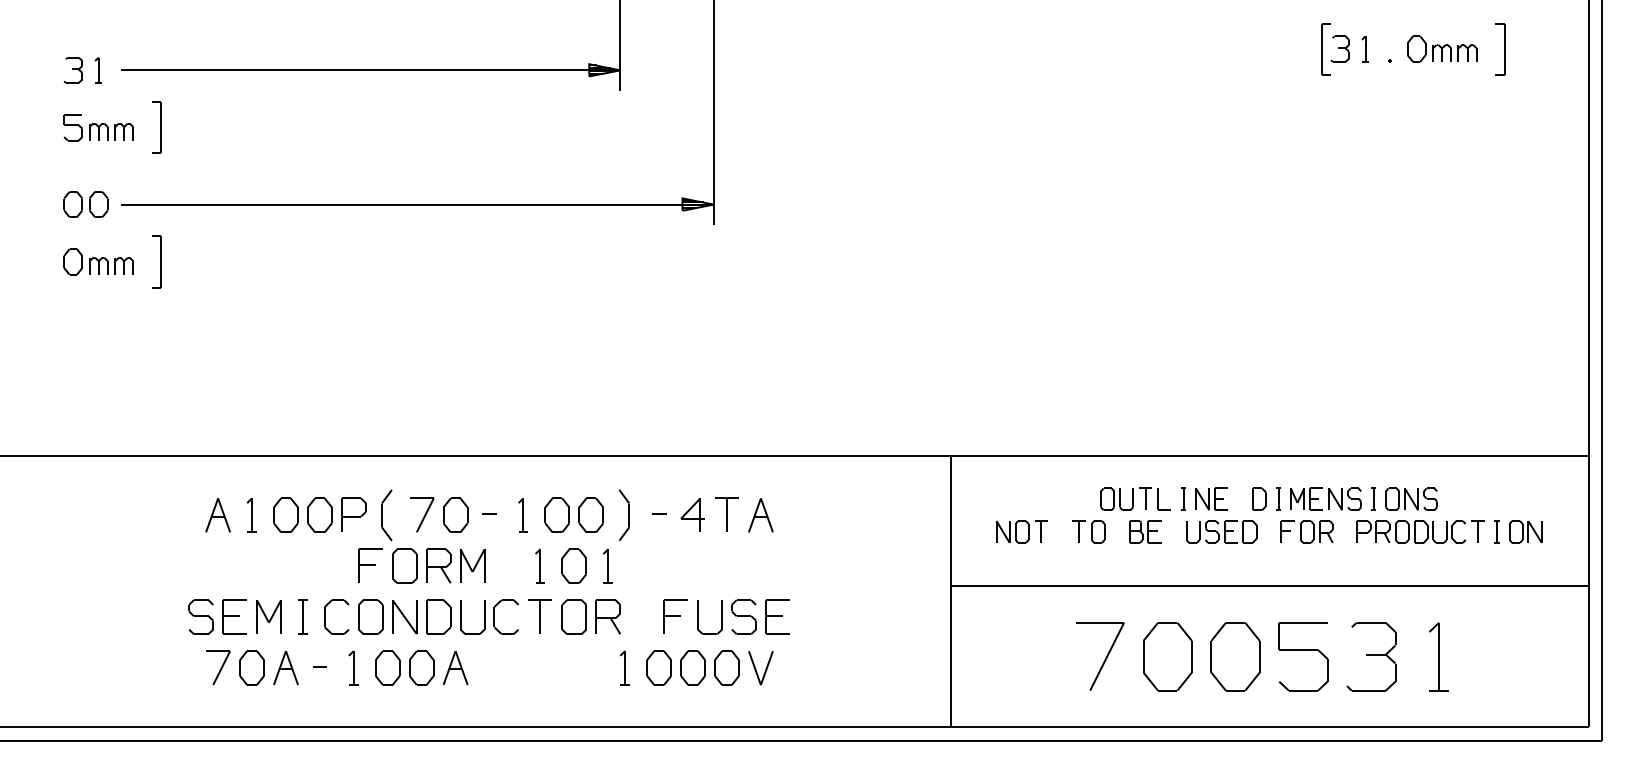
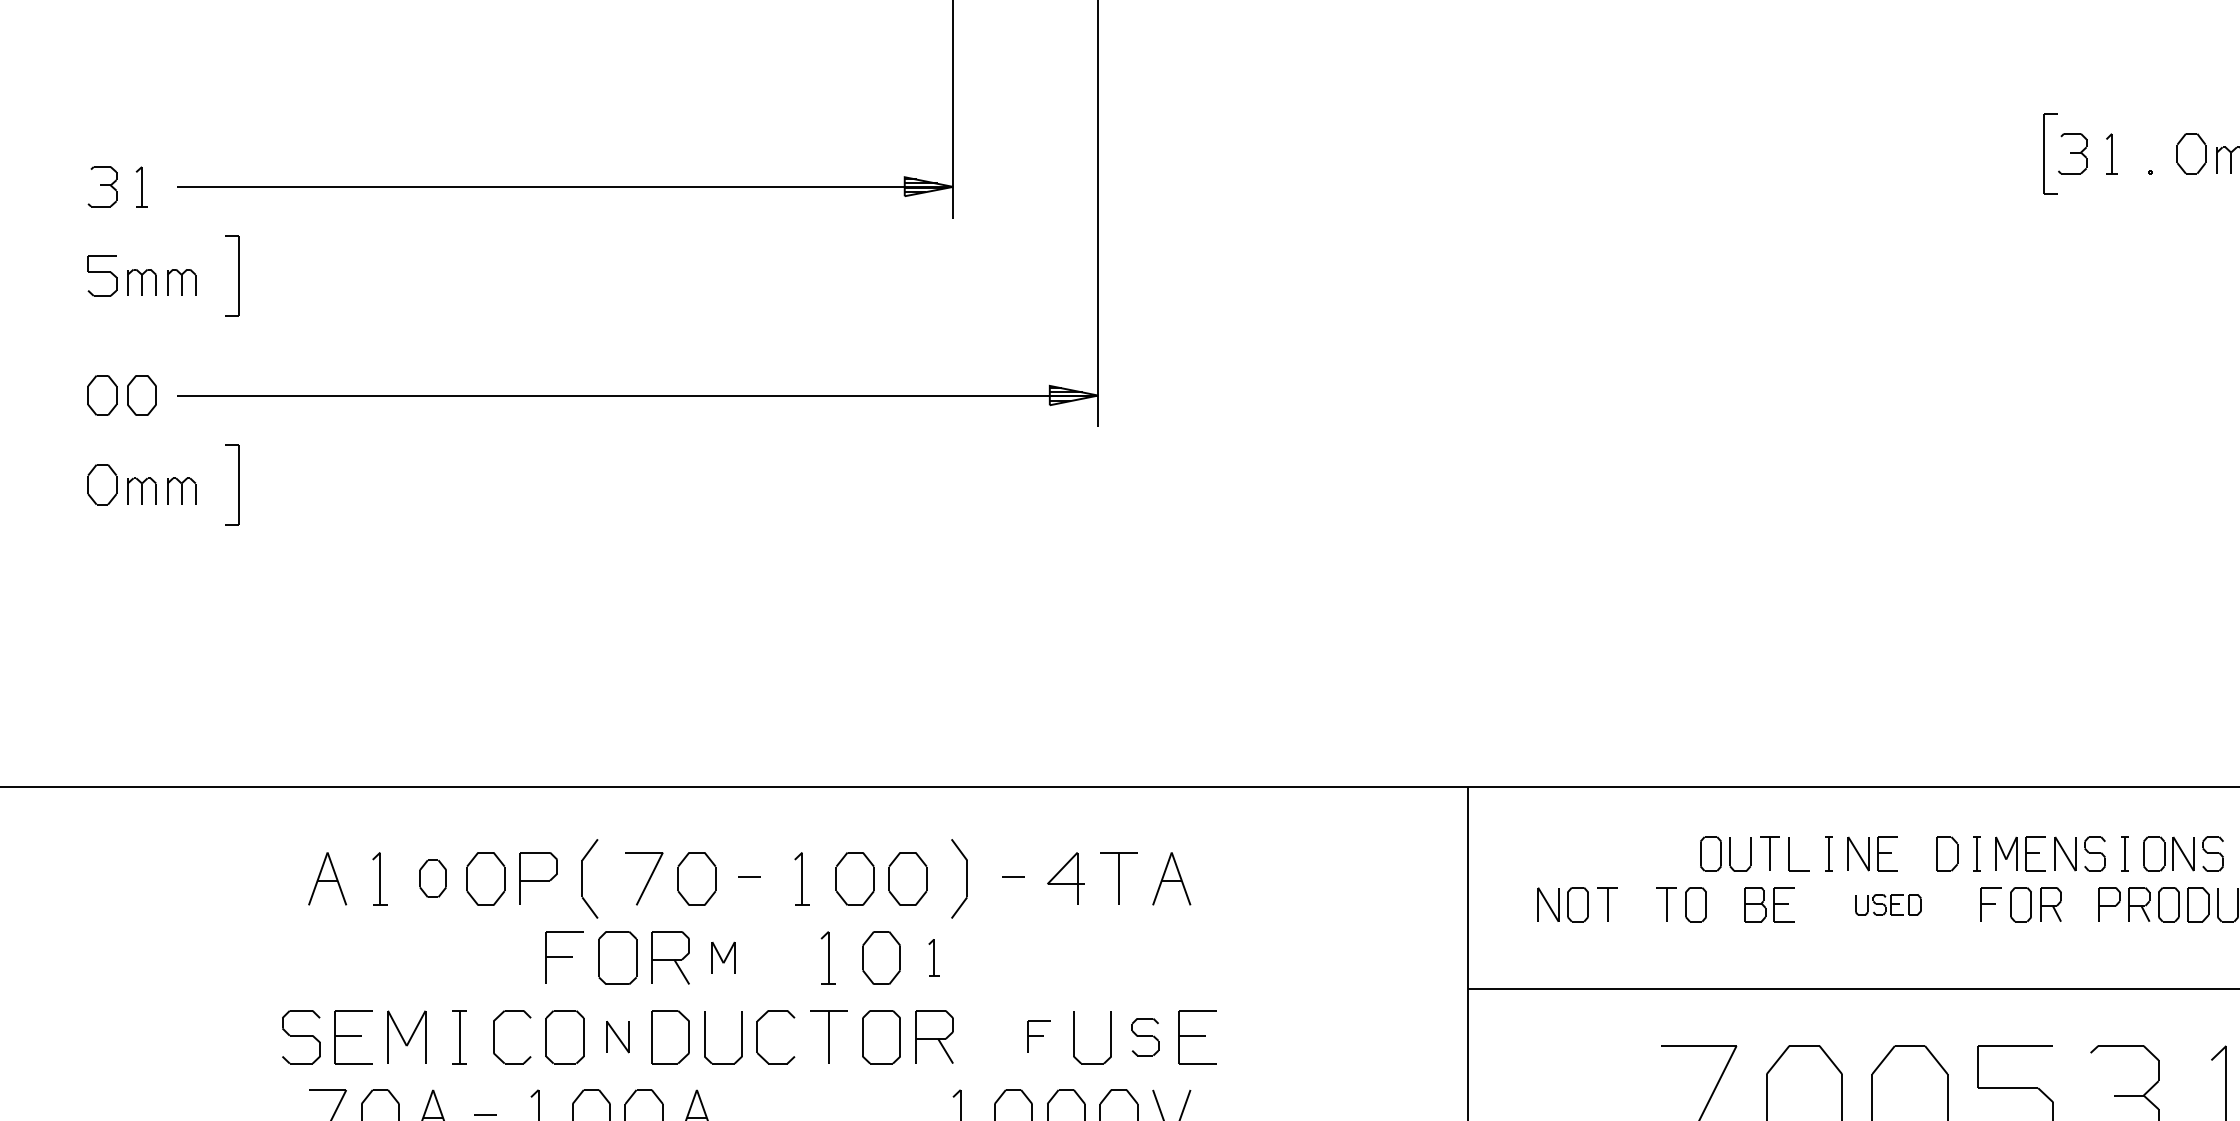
part: (285, 514) -> (432, 877), size x0.7
part: (1221, 531) -> (1888, 903), size x0.6
part: (472, 565) -> (723, 956), size x0.6
part: (607, 565) -> (933, 956), size x0.7
part: (404, 616) -> (617, 1036), size x0.6
part: (675, 616) -> (1038, 1036), size x0.6
part: (743, 616) -> (1144, 1036), size x0.7

